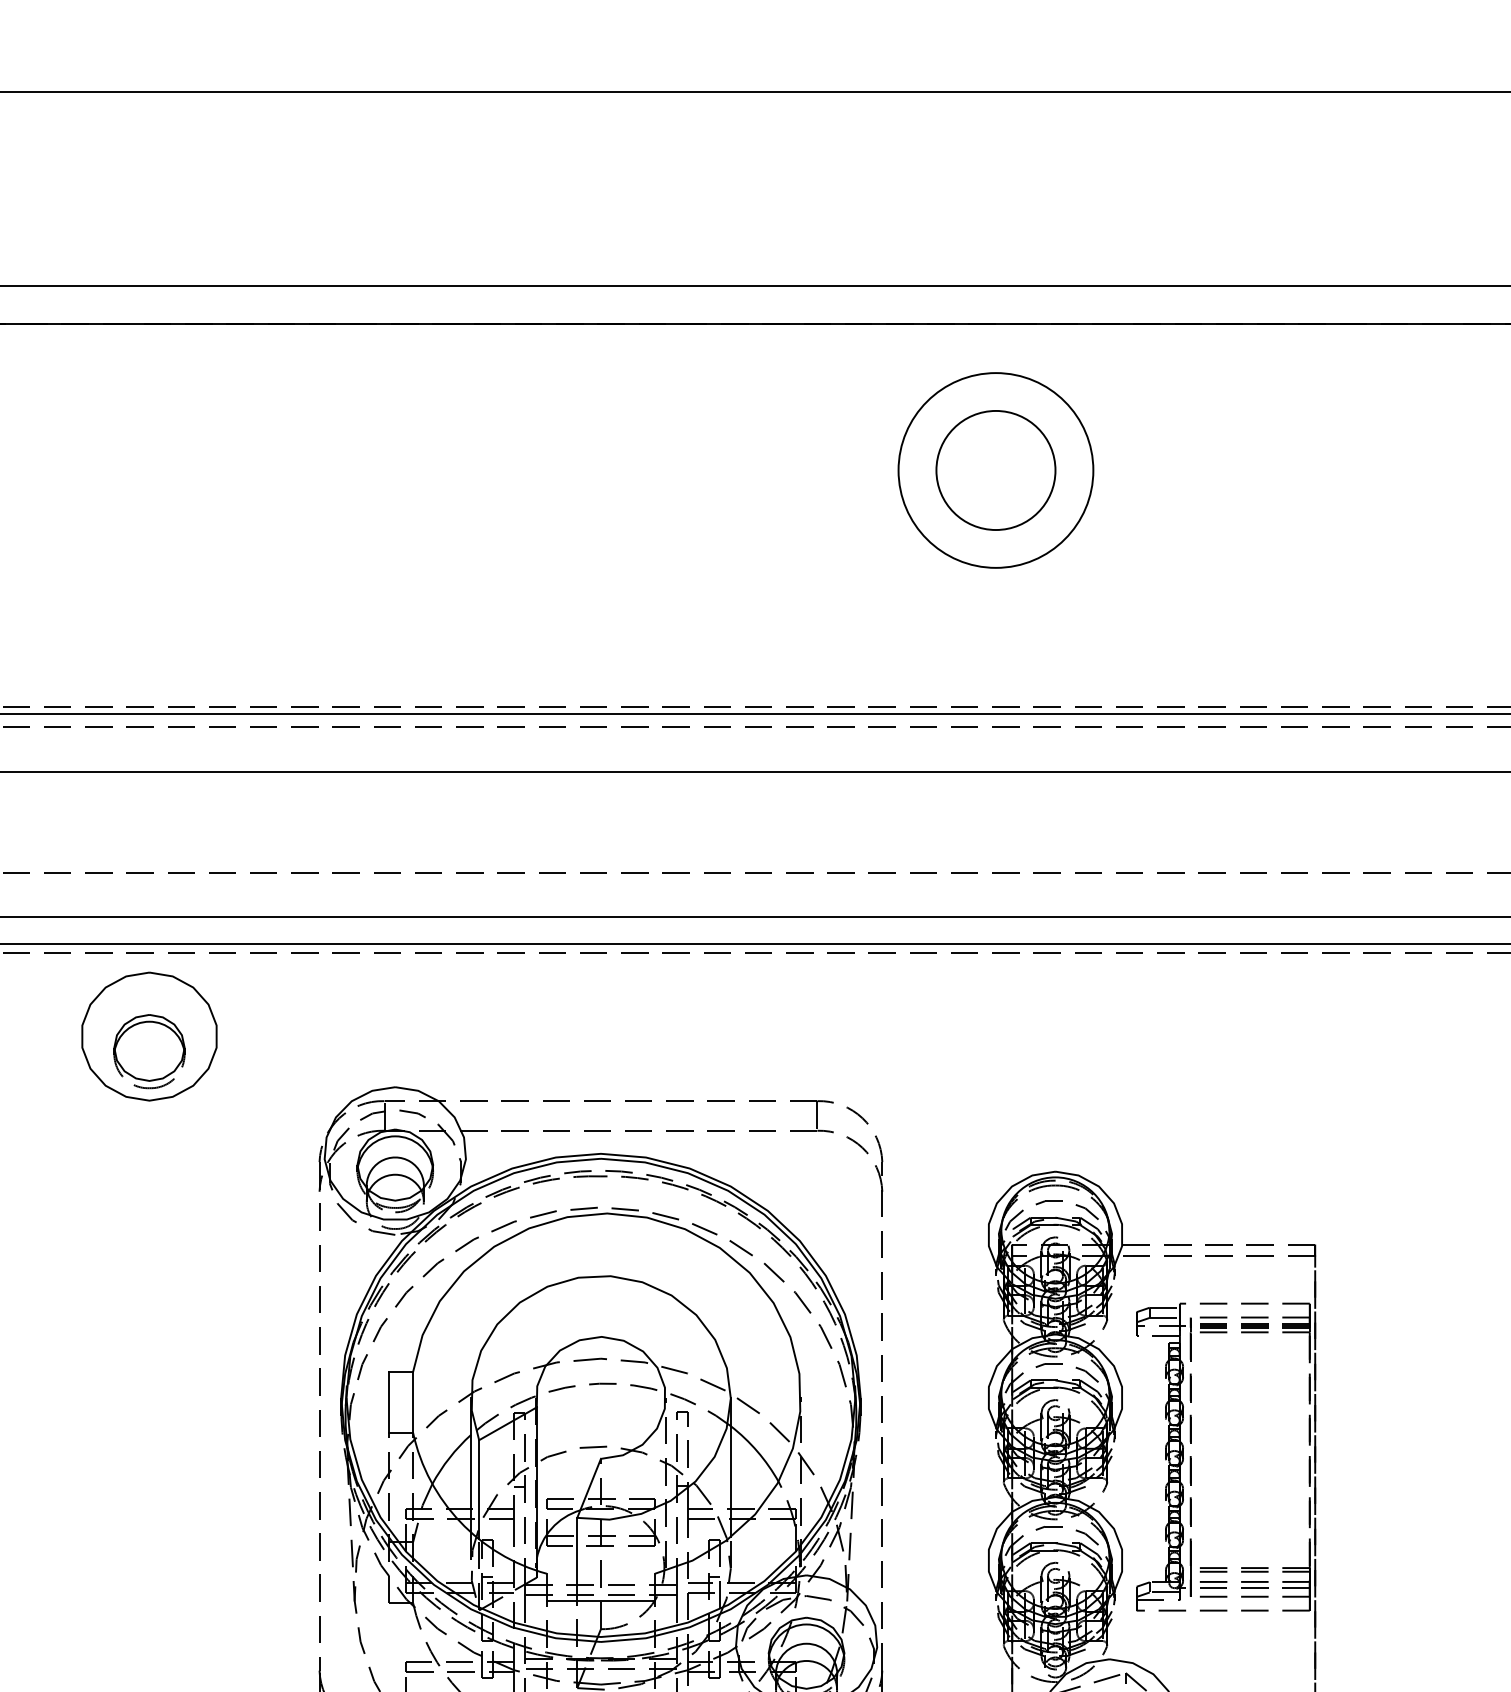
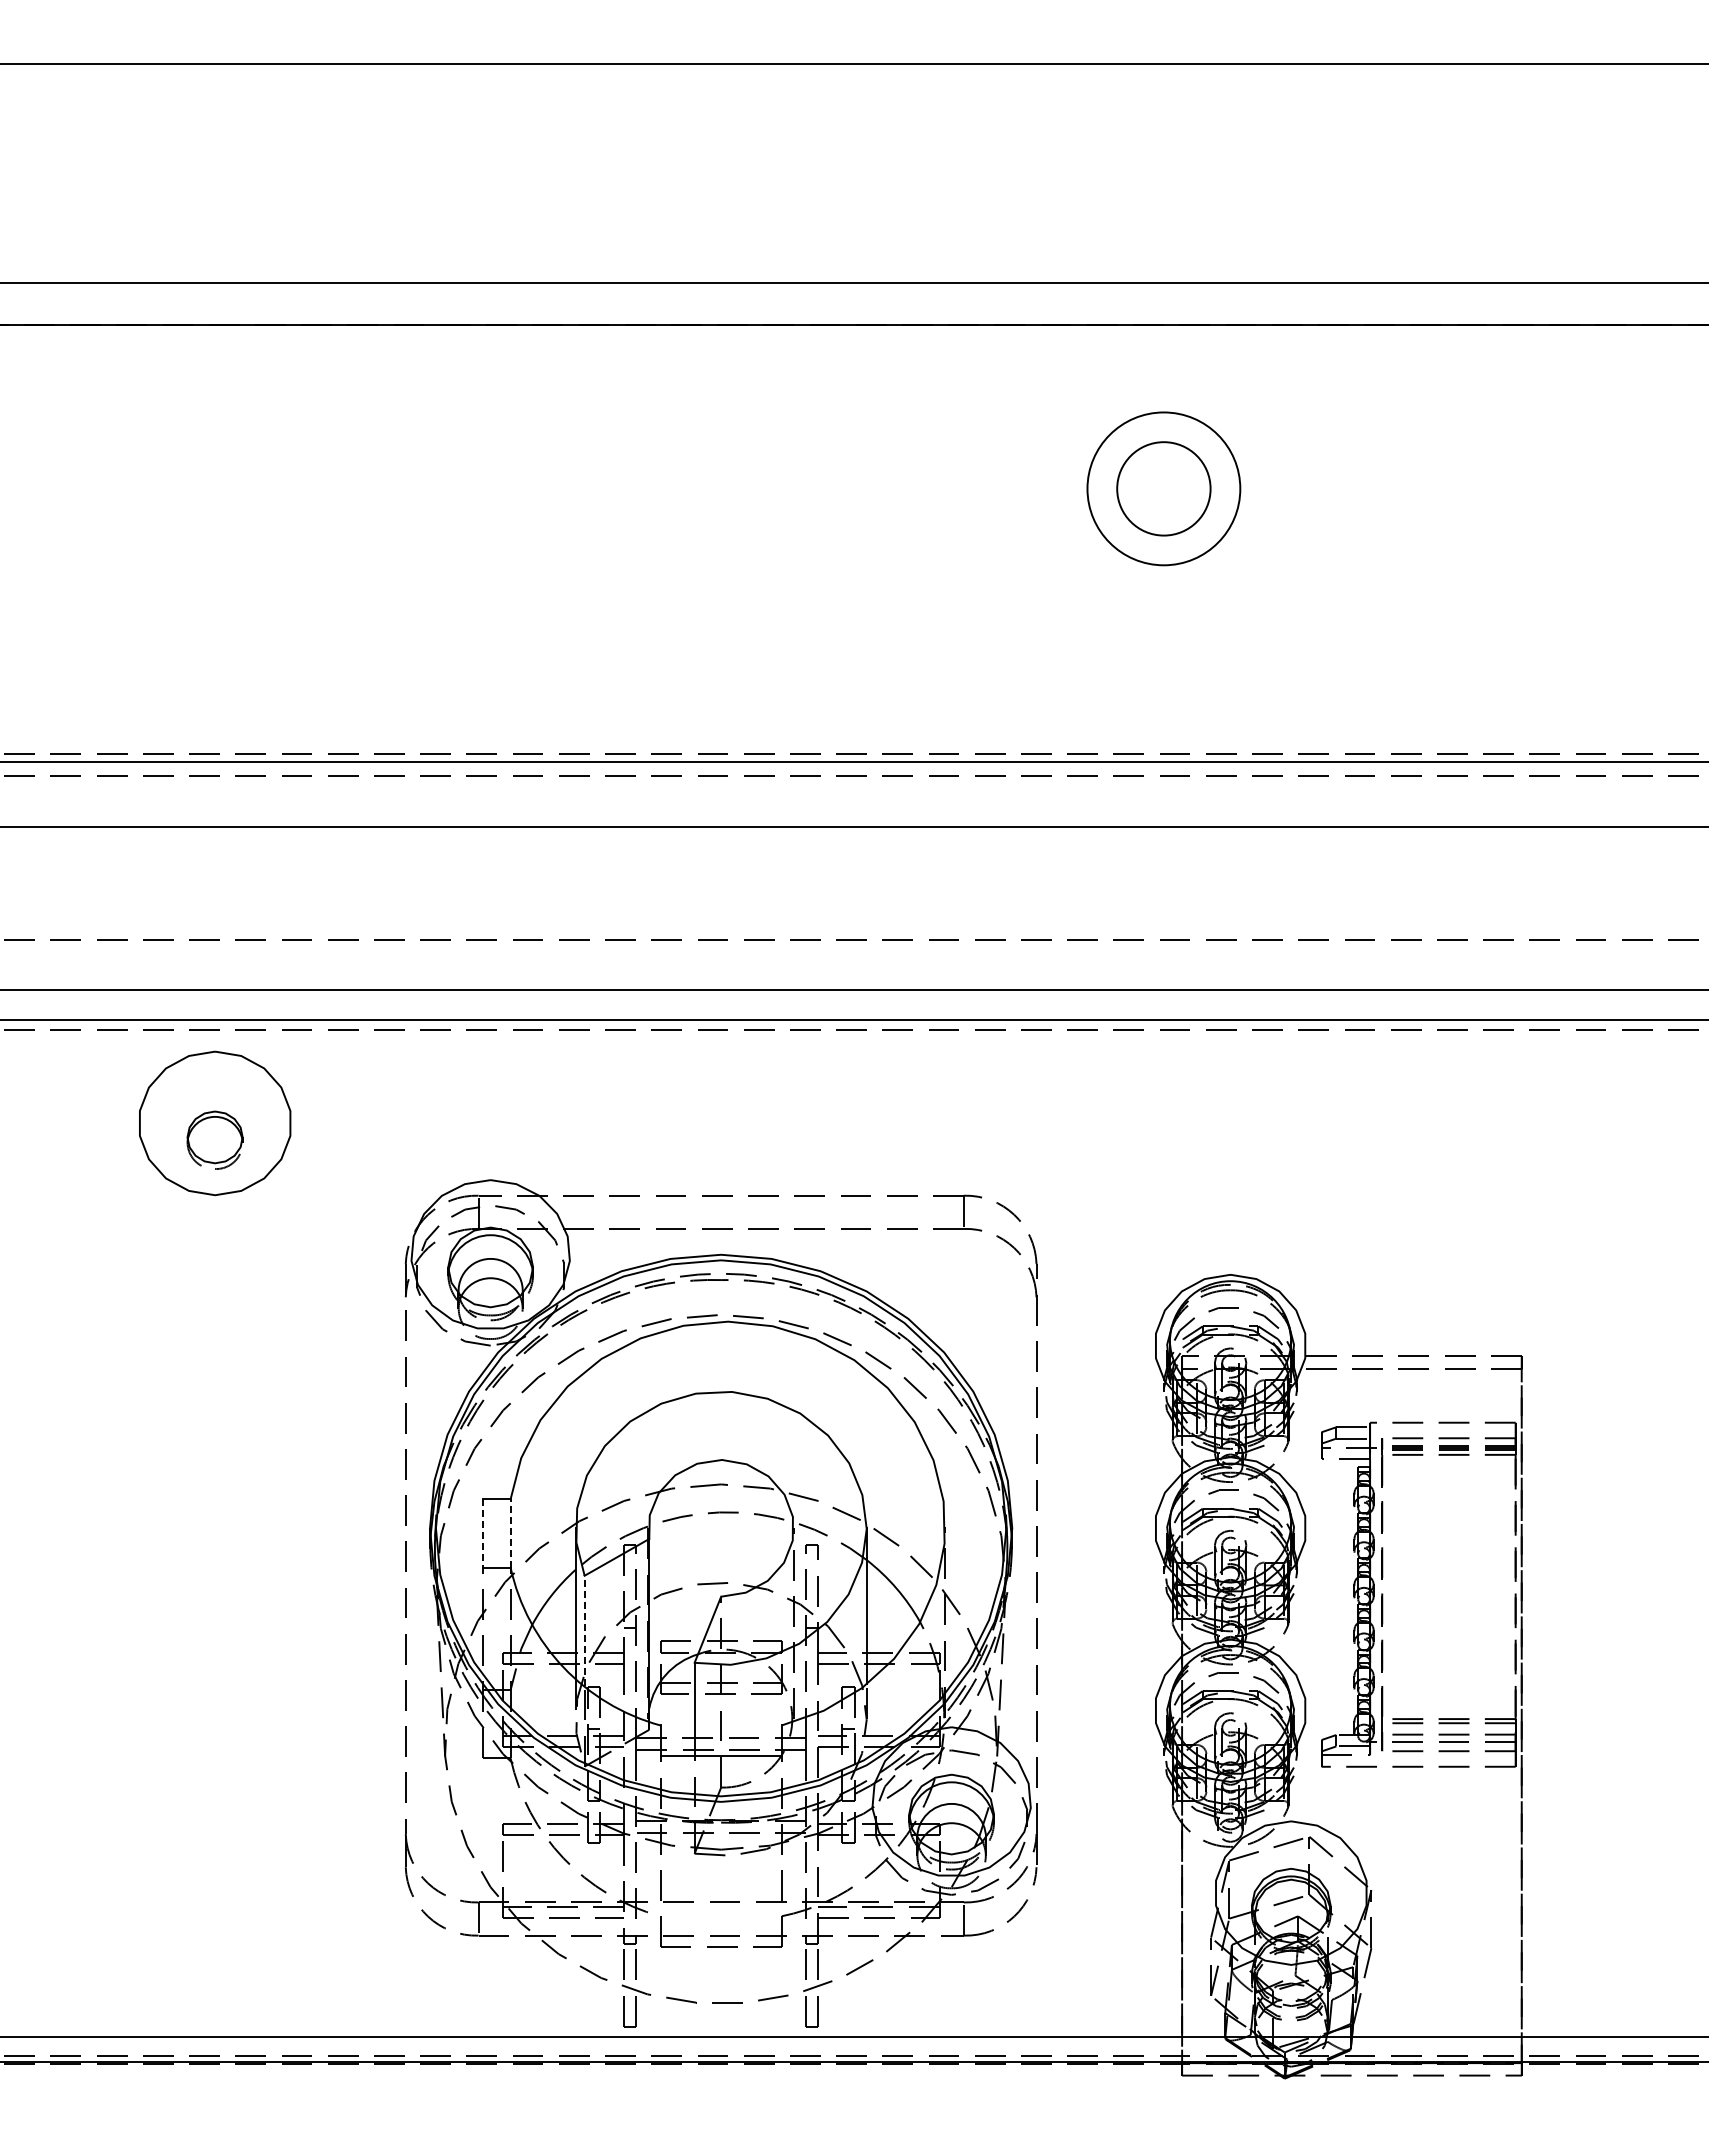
circle: (995, 470) -> (1163, 488), size x0.7
circle: (995, 470) -> (1163, 488), size x0.7
part: (148, 1051) -> (214, 1140), size x0.7
line: (413, 1401) -> (510, 1532), solid -> dashed
line: (388, 1402) -> (483, 1533), solid -> dashed
line: (479, 1489) -> (584, 1630), solid -> dashed

